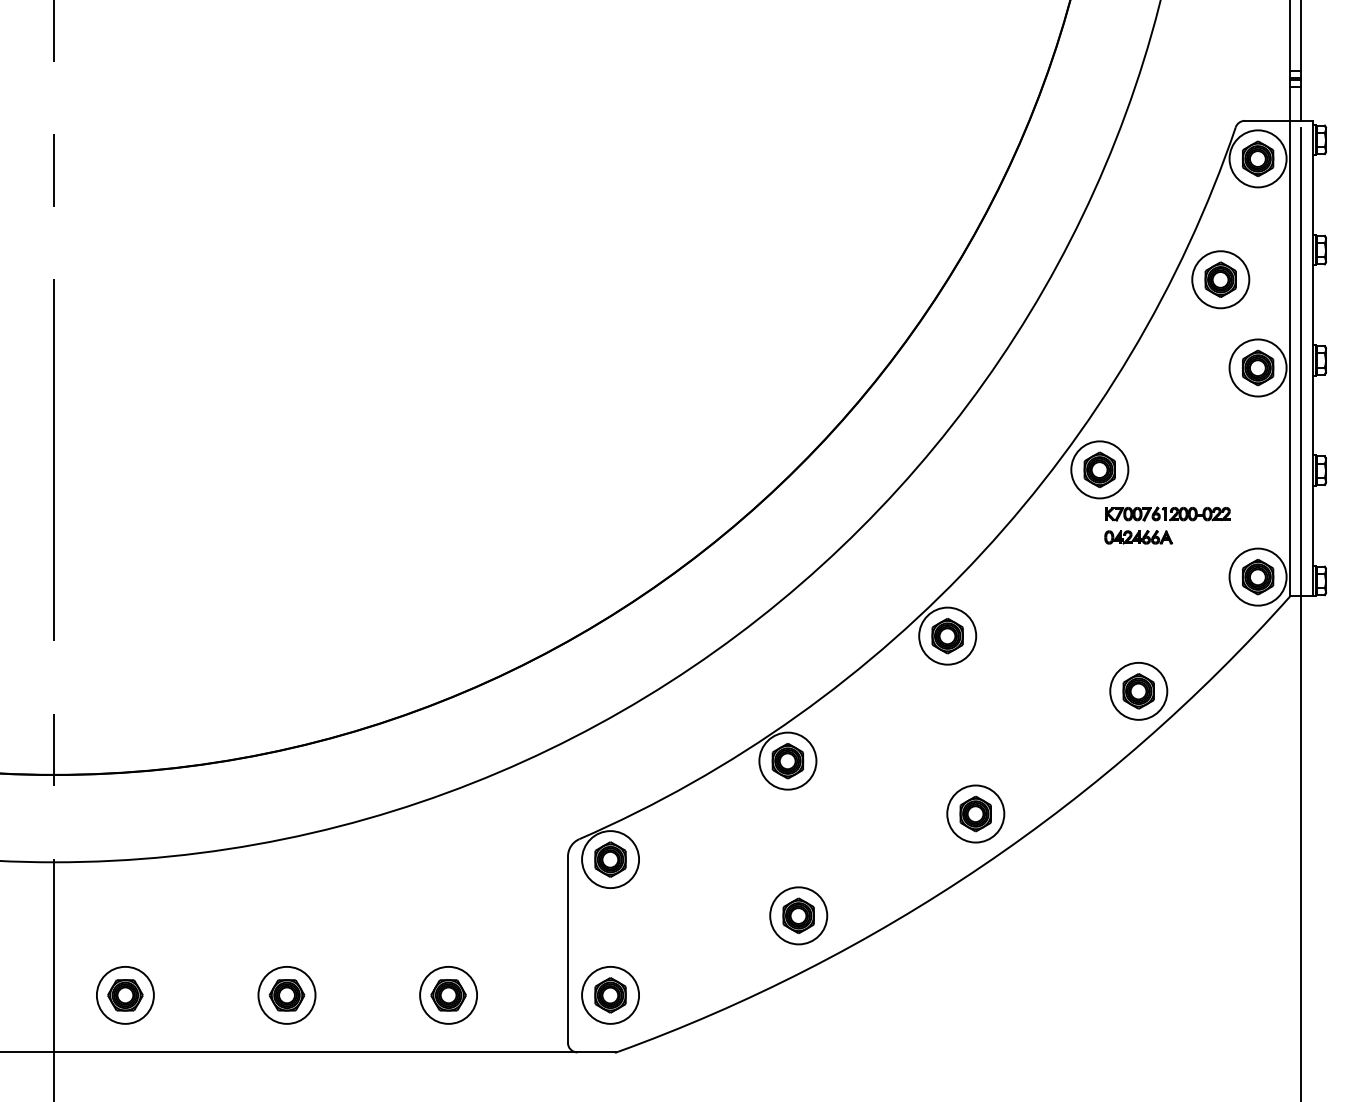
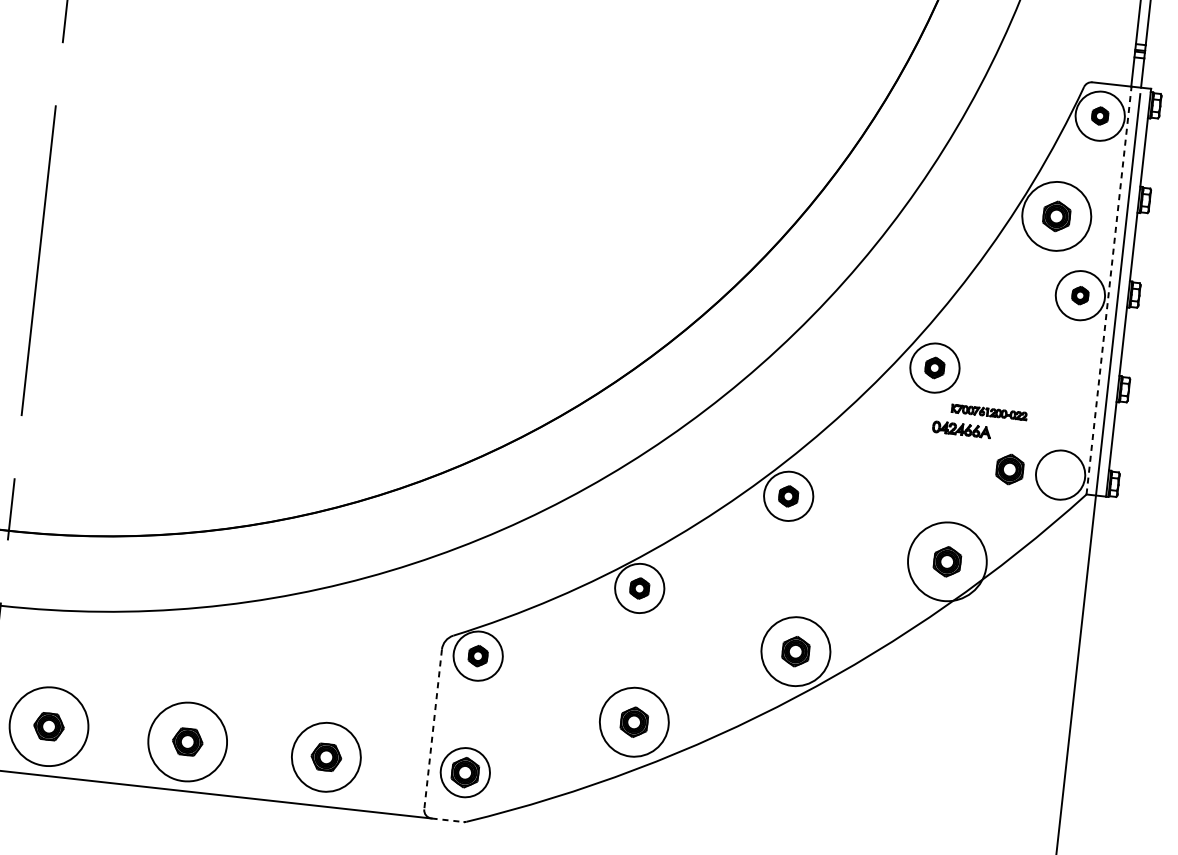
part: (1257, 158) -> (1099, 115), size x0.6
circle: (1220, 279) -> (1056, 216), size x1.4
line: (1290, 358) -> (1109, 290), solid -> dashed
part: (1257, 367) -> (1079, 295), size x0.6
part: (1099, 469) -> (934, 367), size x0.7
part: (1167, 513) -> (988, 411), size x0.7
part: (1257, 577) -> (1009, 469), moved
part: (947, 636) -> (788, 496), size x0.7
circle: (1138, 690) -> (947, 561), size x1.6
part: (787, 761) -> (639, 588), size x0.7
circle: (975, 813) -> (795, 651), size x1.4
part: (610, 859) -> (478, 656), size x0.7
circle: (798, 915) -> (634, 721), size x1.4
line: (567, 950) -> (432, 730), solid -> dashed
circle: (124, 994) -> (48, 725), size x1.6
circle: (286, 994) -> (187, 741), size x1.6
circle: (448, 994) -> (326, 756), size x1.4
line: (596, 1052) -> (447, 820), solid -> dashed

